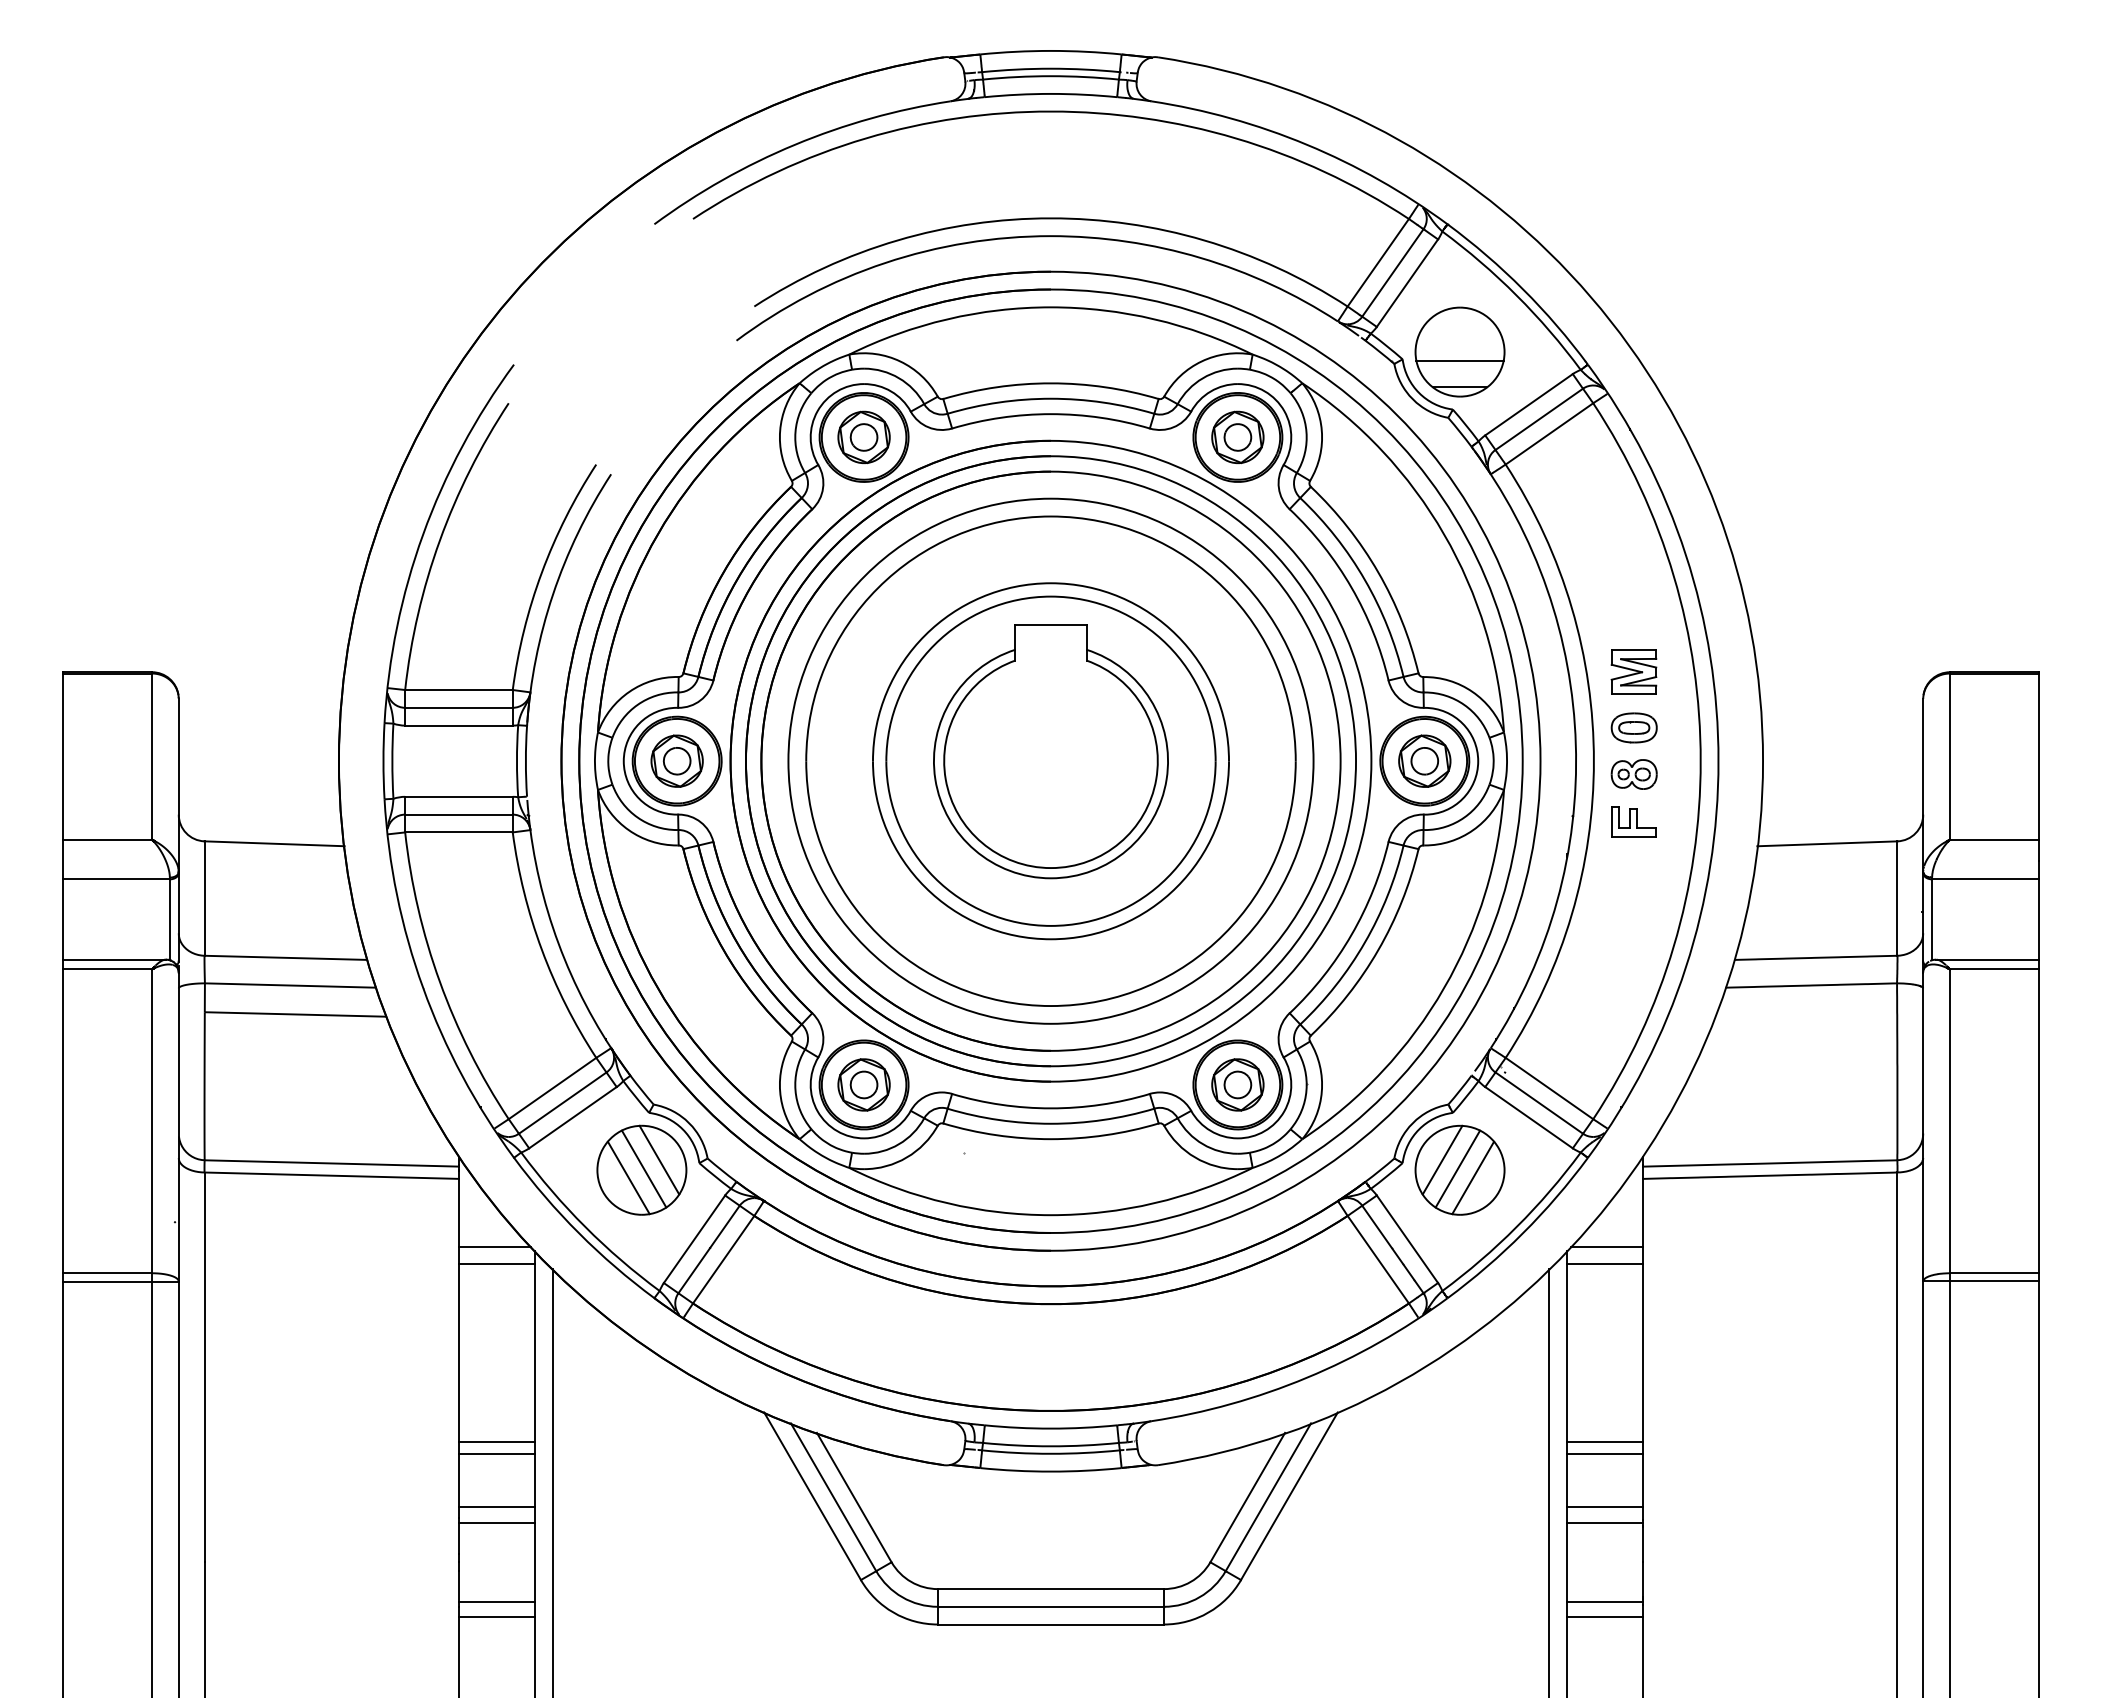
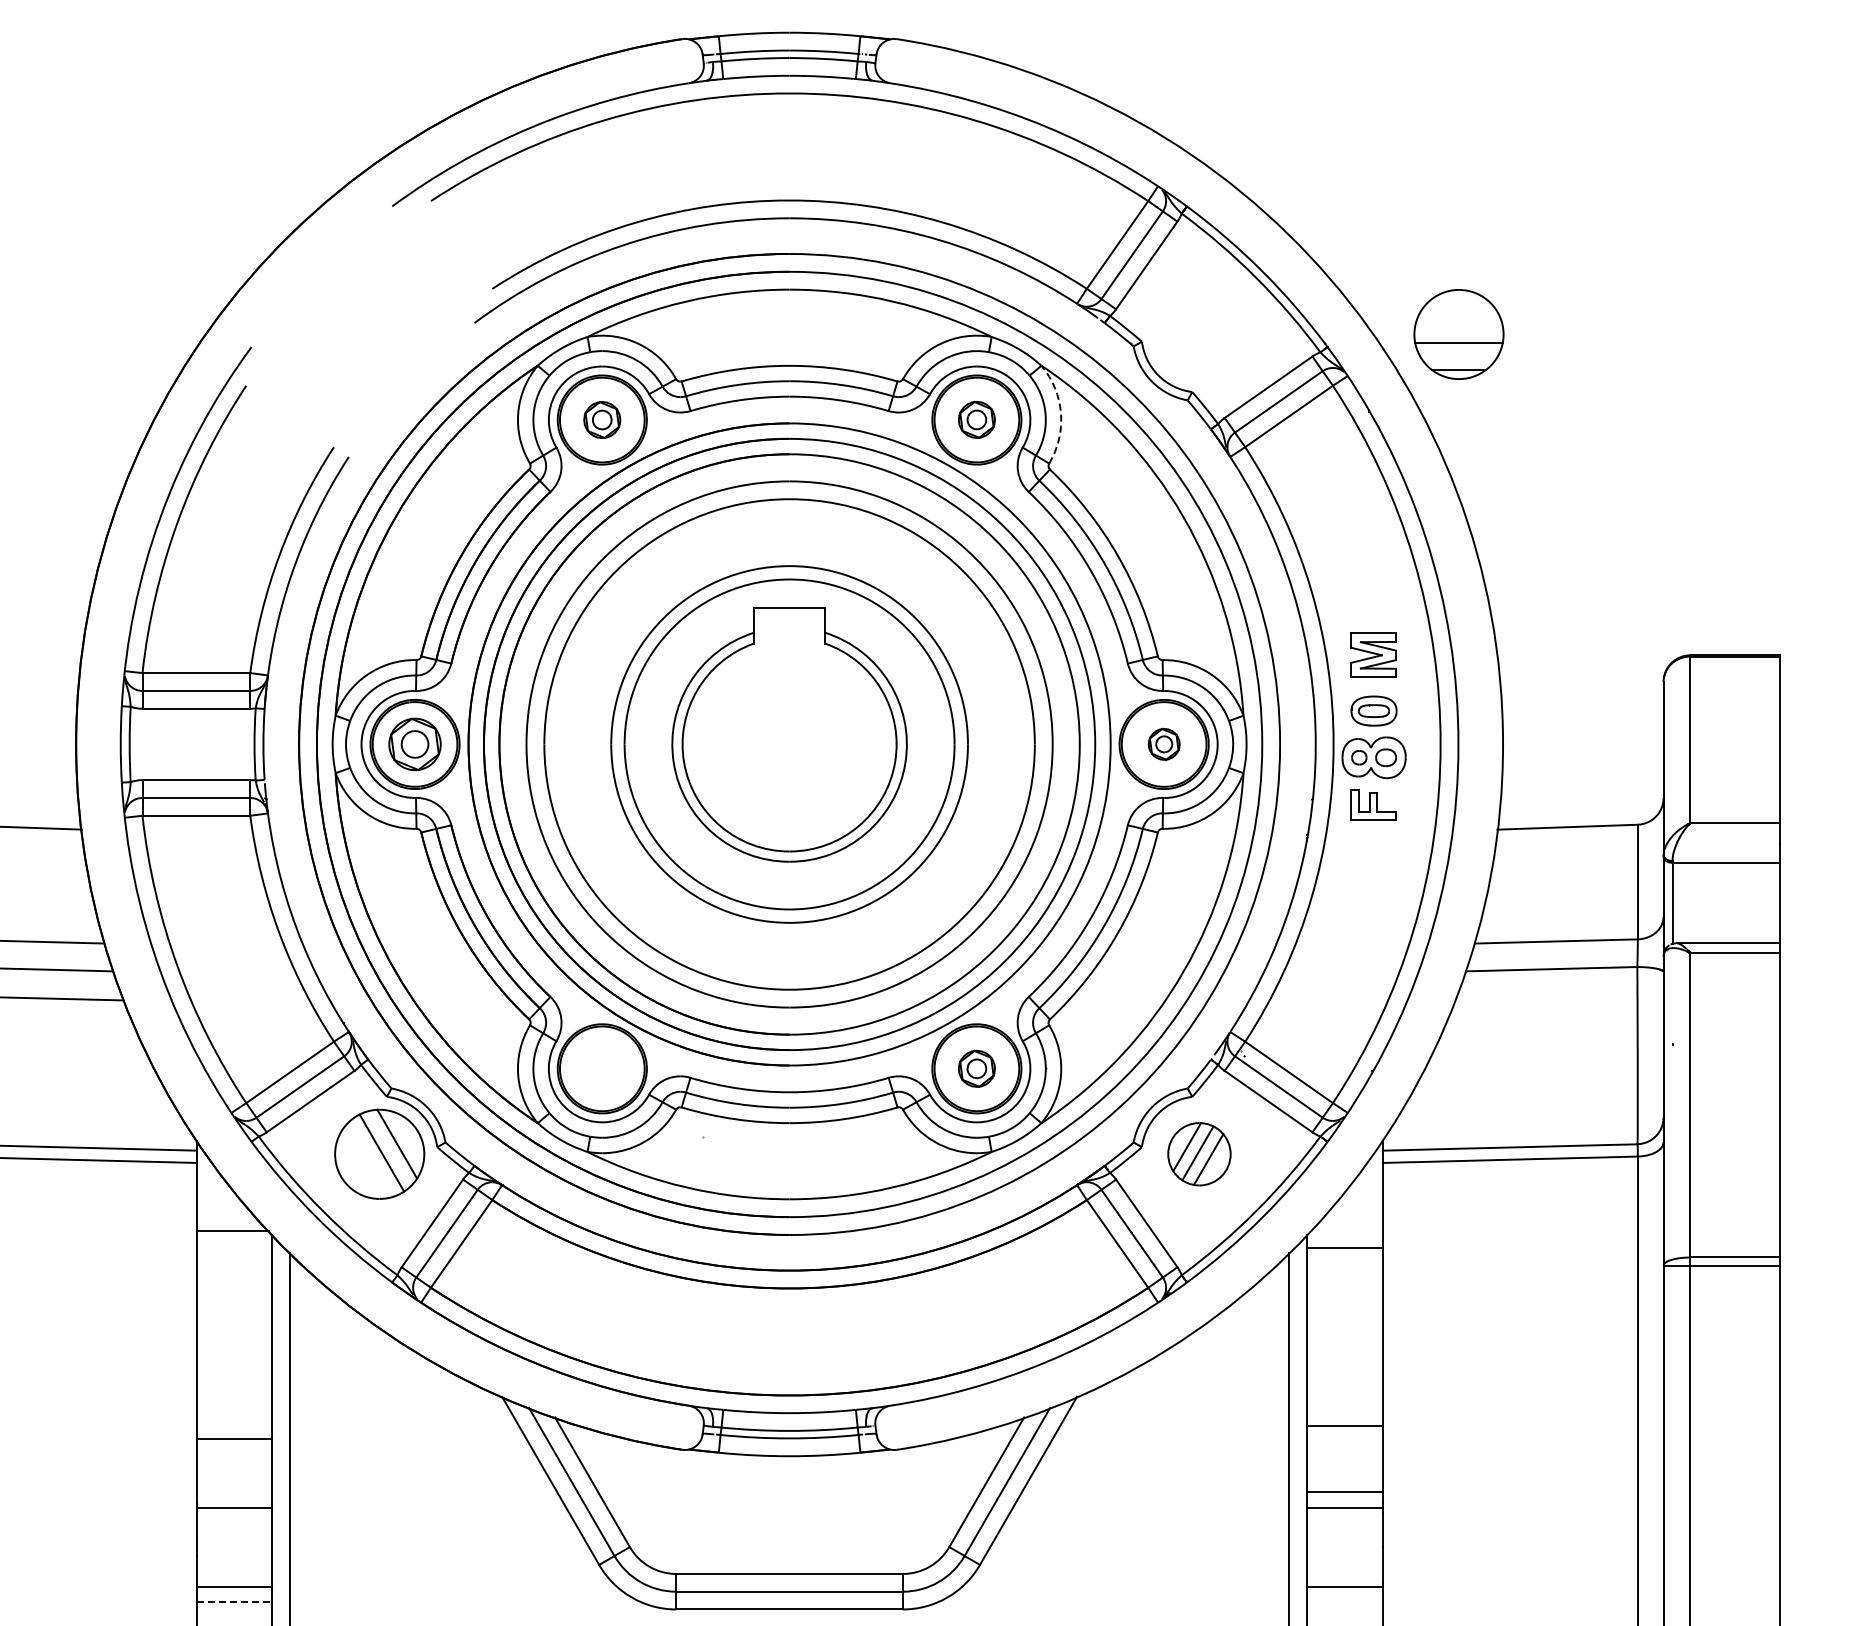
part: (1459, 351) -> (1458, 333), moved
arc: (1321, 430) -> (1060, 413), solid -> dashed
part: (1237, 436) -> (976, 419), size x0.7
part: (863, 437) -> (601, 420), size x0.7
part: (1424, 760) -> (1163, 743), size x0.6
part: (1633, 774) -> (1373, 757), size x1.4
part: (863, 1084) -> (601, 1068), removed
part: (1237, 1084) -> (976, 1068), size x0.7
part: (1459, 1169) -> (1198, 1153), size x0.7
line: (628, 1177) -> (366, 1161), removed
line: (1606, 1246) -> (1346, 1230), removed
line: (496, 1263) -> (234, 1247), removed
line: (496, 1441) -> (234, 1426), removed
line: (1604, 1454) -> (1344, 1439), removed
line: (496, 1507) -> (234, 1492), removed
line: (496, 1617) -> (234, 1602), solid -> dashed
line: (1604, 1617) -> (1344, 1602), removed

